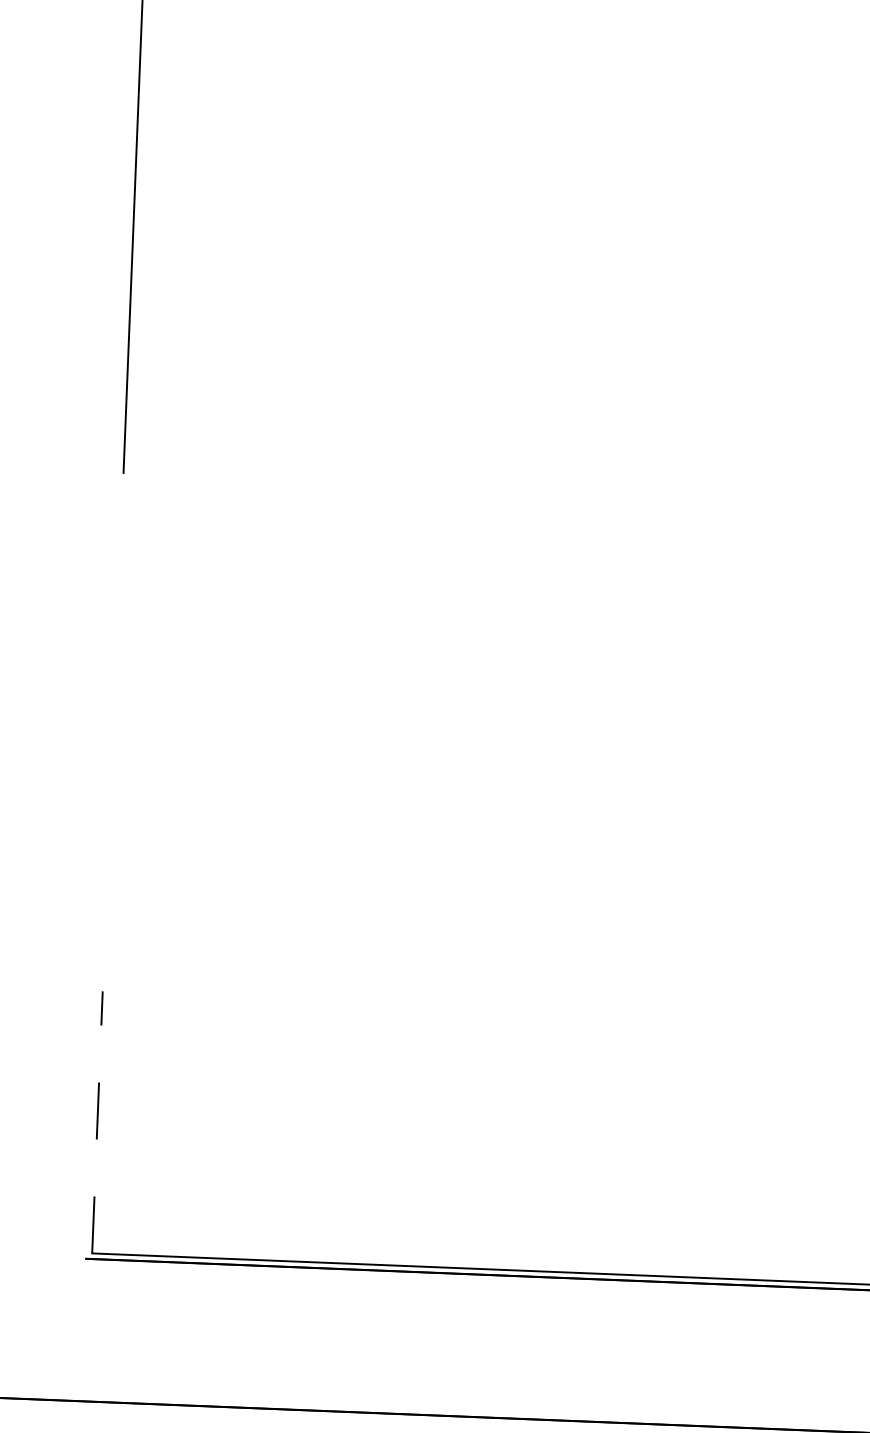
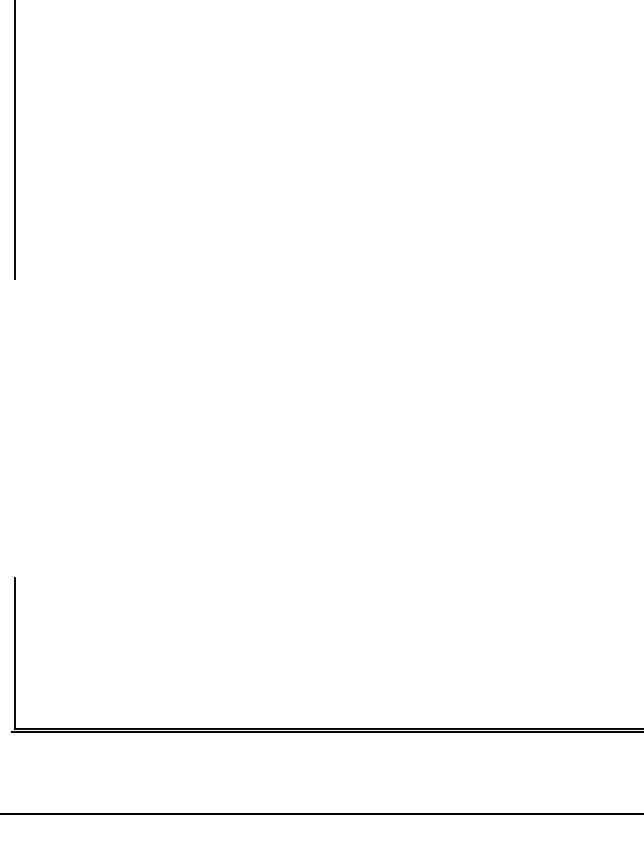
line: (97, 1122) -> (15, 653), dashed -> solid

